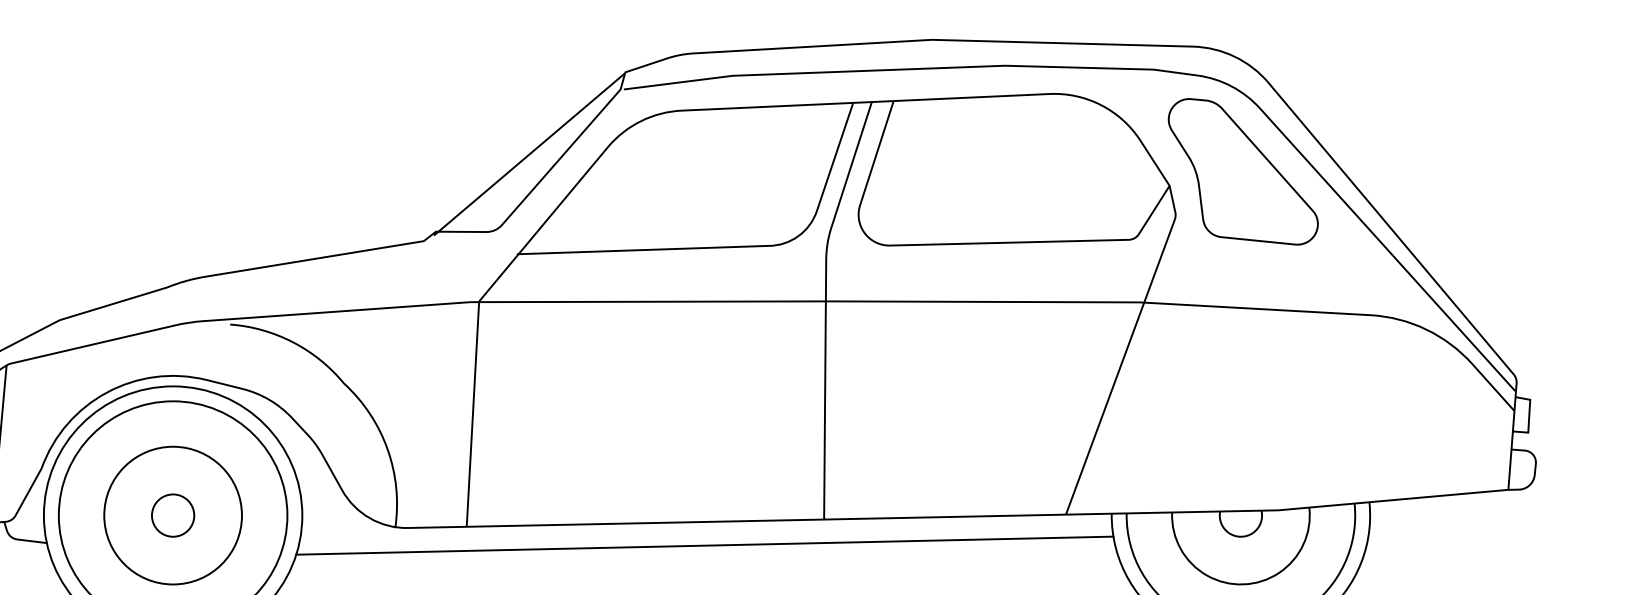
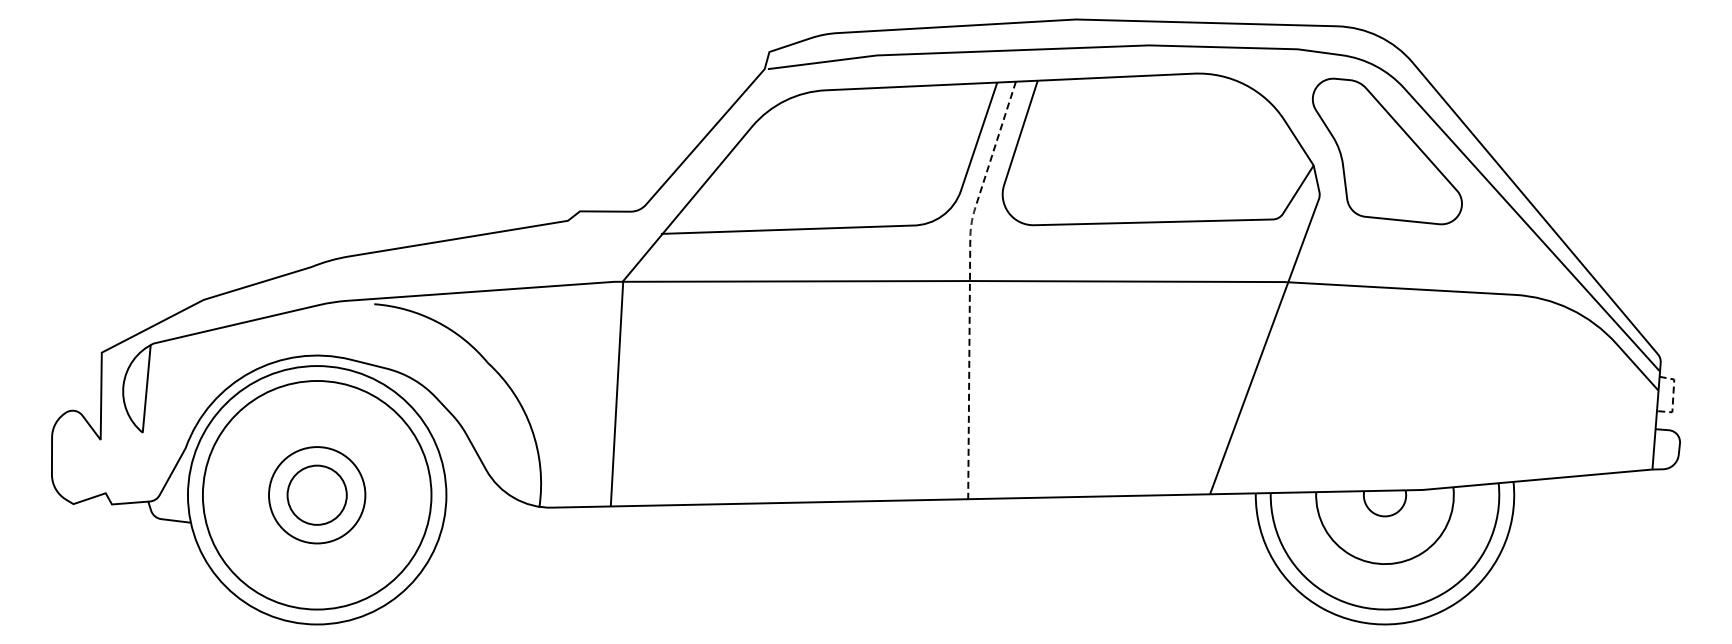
line: (528, 154) -> (672, 134), removed
line: (825, 303) -> (969, 283), solid -> dashed
line: (1529, 416) -> (1673, 396), solid -> dashed
circle: (173, 515) -> (317, 495), size x0.7
circle: (173, 515) -> (317, 495), size x1.4
line: (704, 545) -> (848, 525), removed

